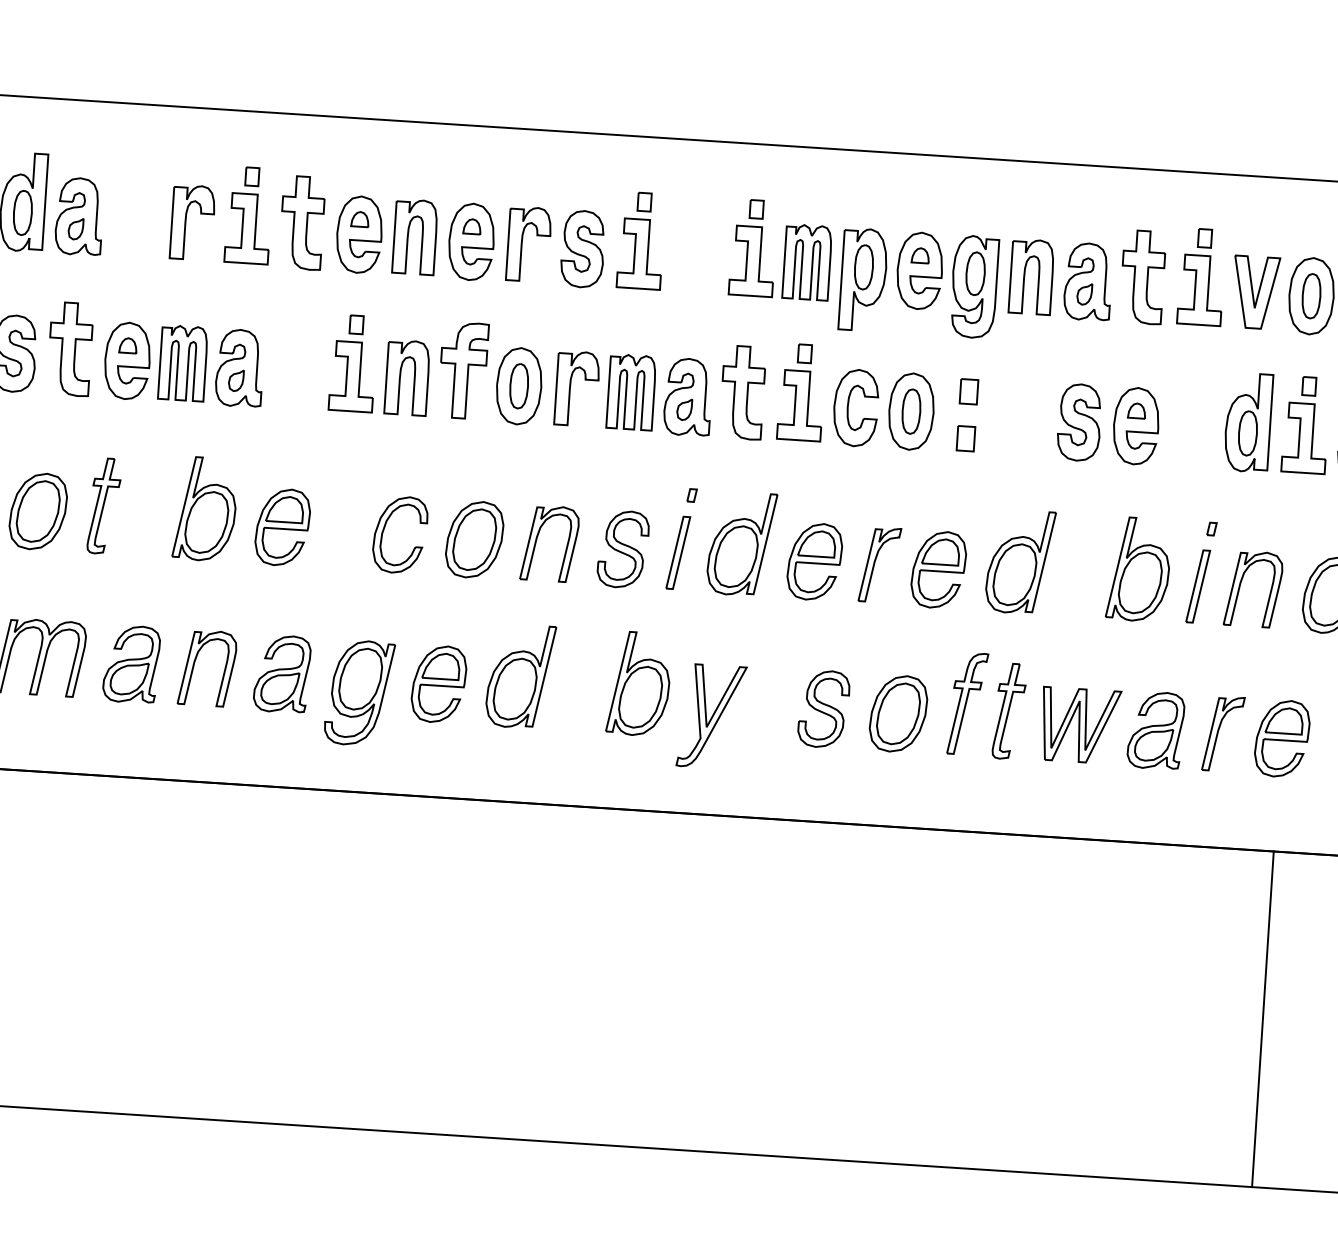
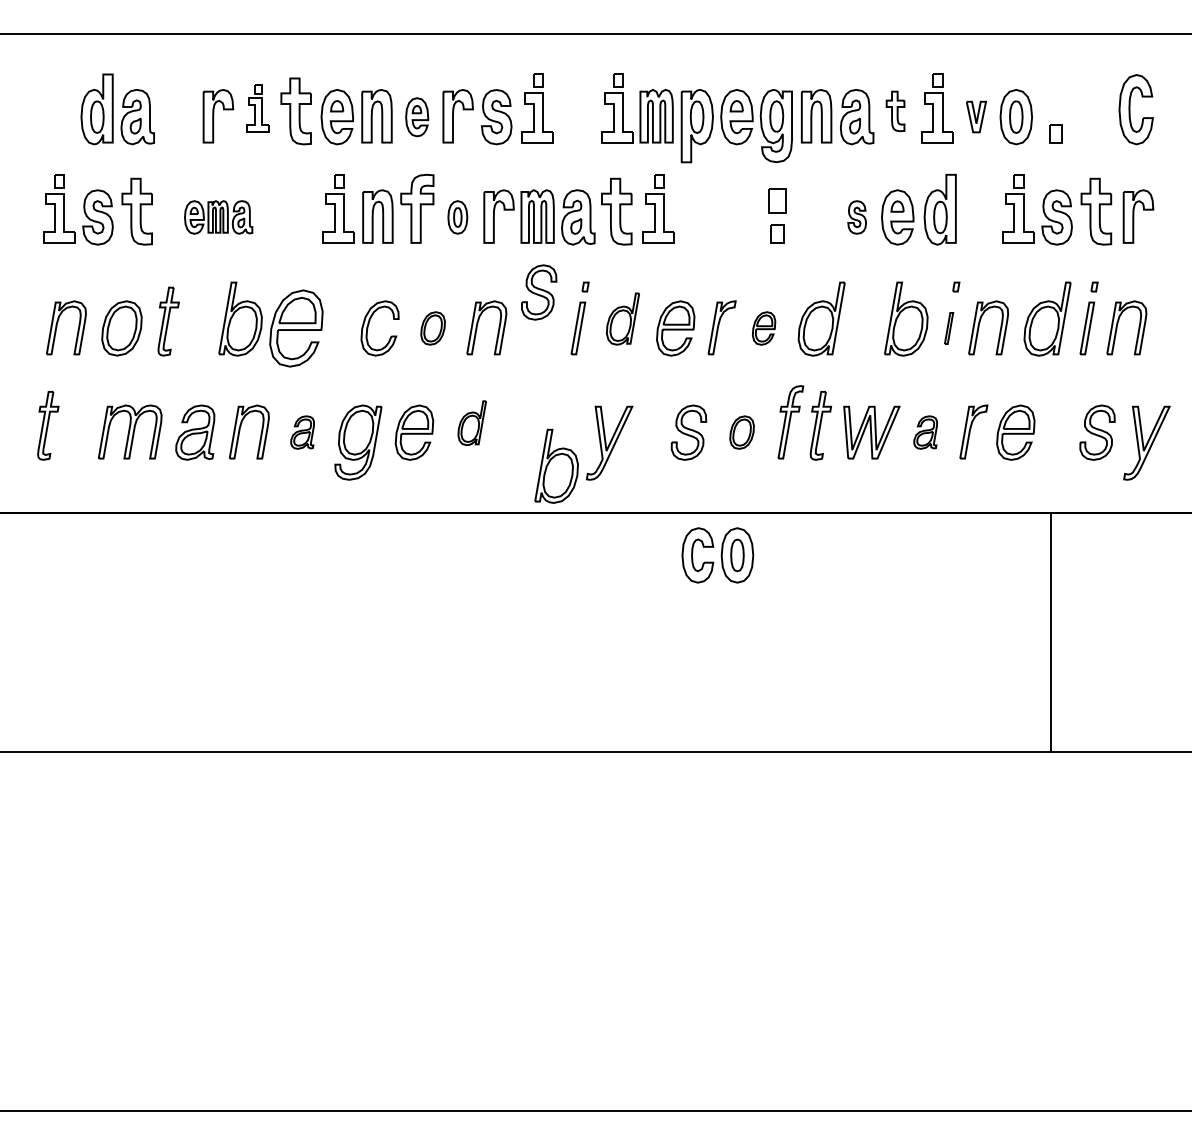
part: (249, 215) -> (258, 108), size x0.7
part: (470, 242) -> (416, 117), size x0.7
part: (1142, 277) -> (895, 111), size x0.6
part: (1255, 291) -> (976, 116), size x0.6
part: (183, 364) -> (218, 217), size x0.6
part: (518, 386) -> (457, 217), size x0.6
part: (969, 391) -> (777, 200), size x1.4
part: (883, 409) -> (717, 555), moved
part: (1078, 422) -> (856, 217), size x0.6
part: (1247, 422) -> (939, 209), moved
part: (281, 527) -> (295, 328), size x1.4
part: (473, 539) -> (432, 328), size x0.6
part: (741, 542) -> (622, 318), size x0.7
part: (623, 549) -> (539, 292), moved
part: (937, 569) -> (763, 328), size x0.6
part: (1197, 586) -> (948, 328), size x0.6
part: (282, 673) -> (302, 432), size x0.6
part: (521, 675) -> (472, 422), size x0.6
part: (639, 682) -> (556, 465), moved
part: (897, 713) -> (741, 432), size x0.6
part: (1155, 730) -> (925, 432), size x0.6
line: (1262, 1018) -> (1050, 632), moved

